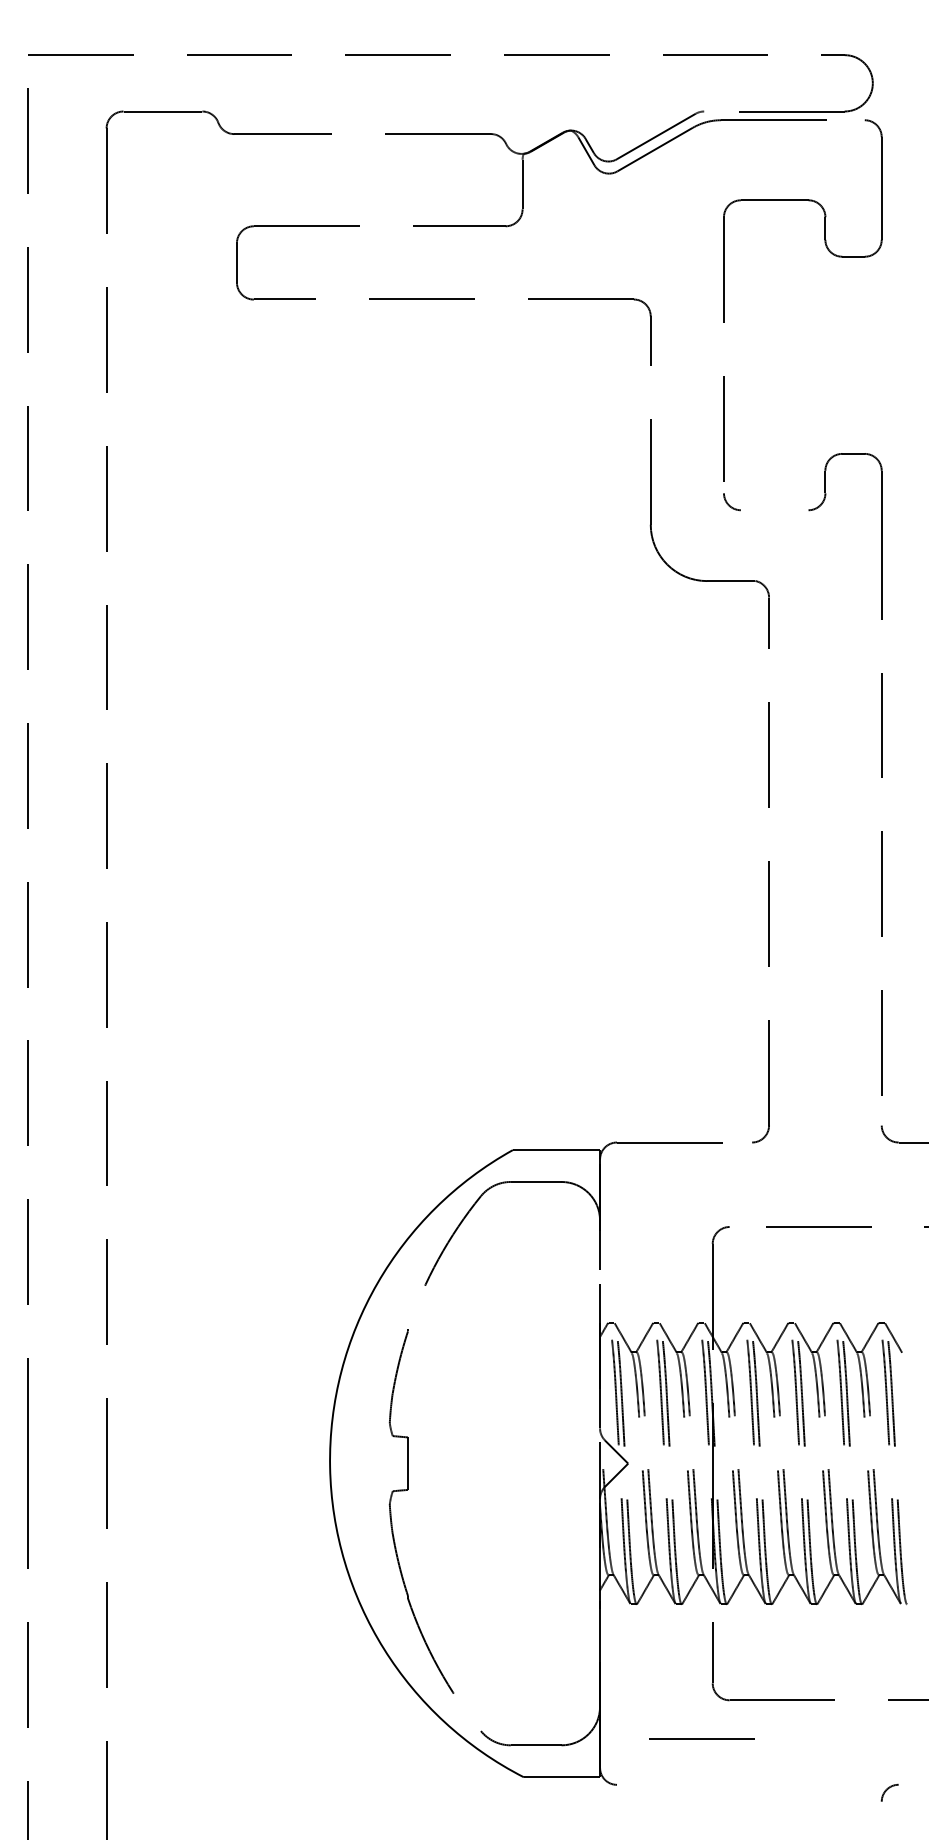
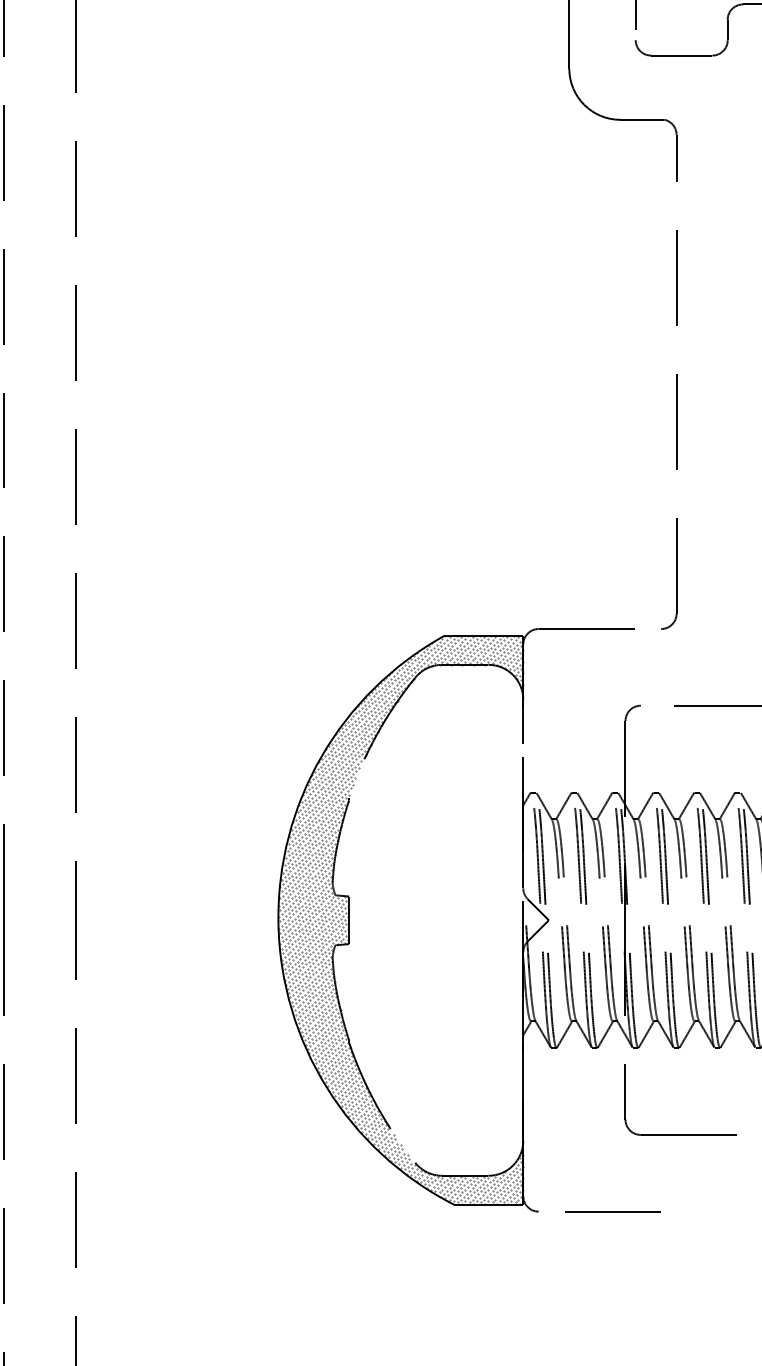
line: (774, 510) -> (681, 55), added
hatch: (464, 1463) -> (400, 920), added
line: (701, 1738) -> (612, 1211), moved

